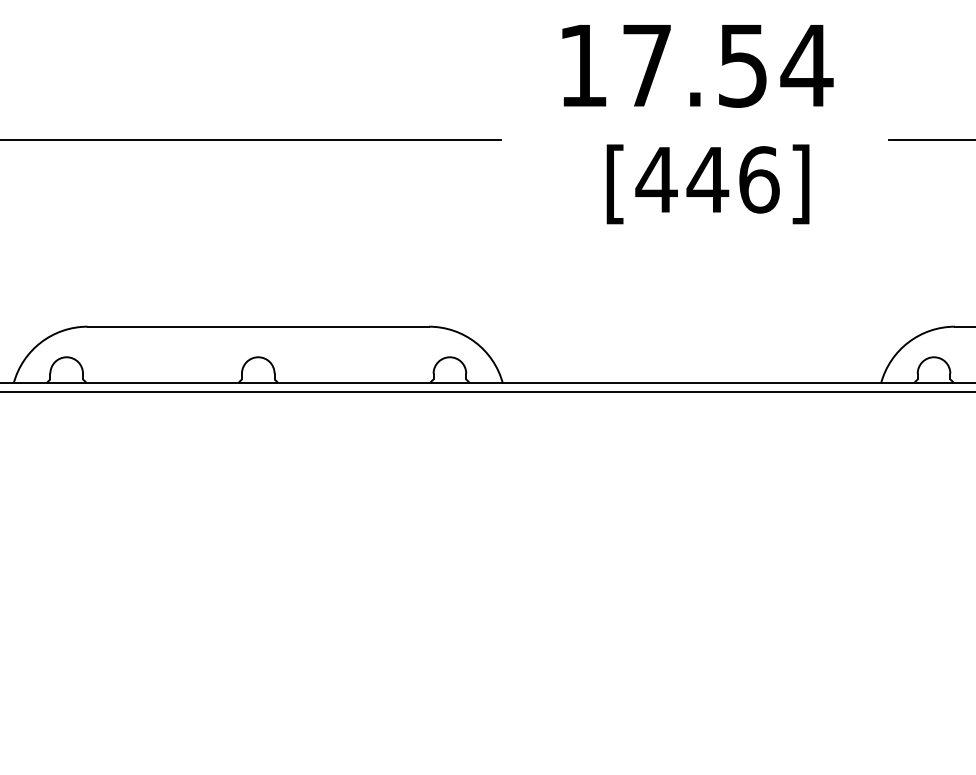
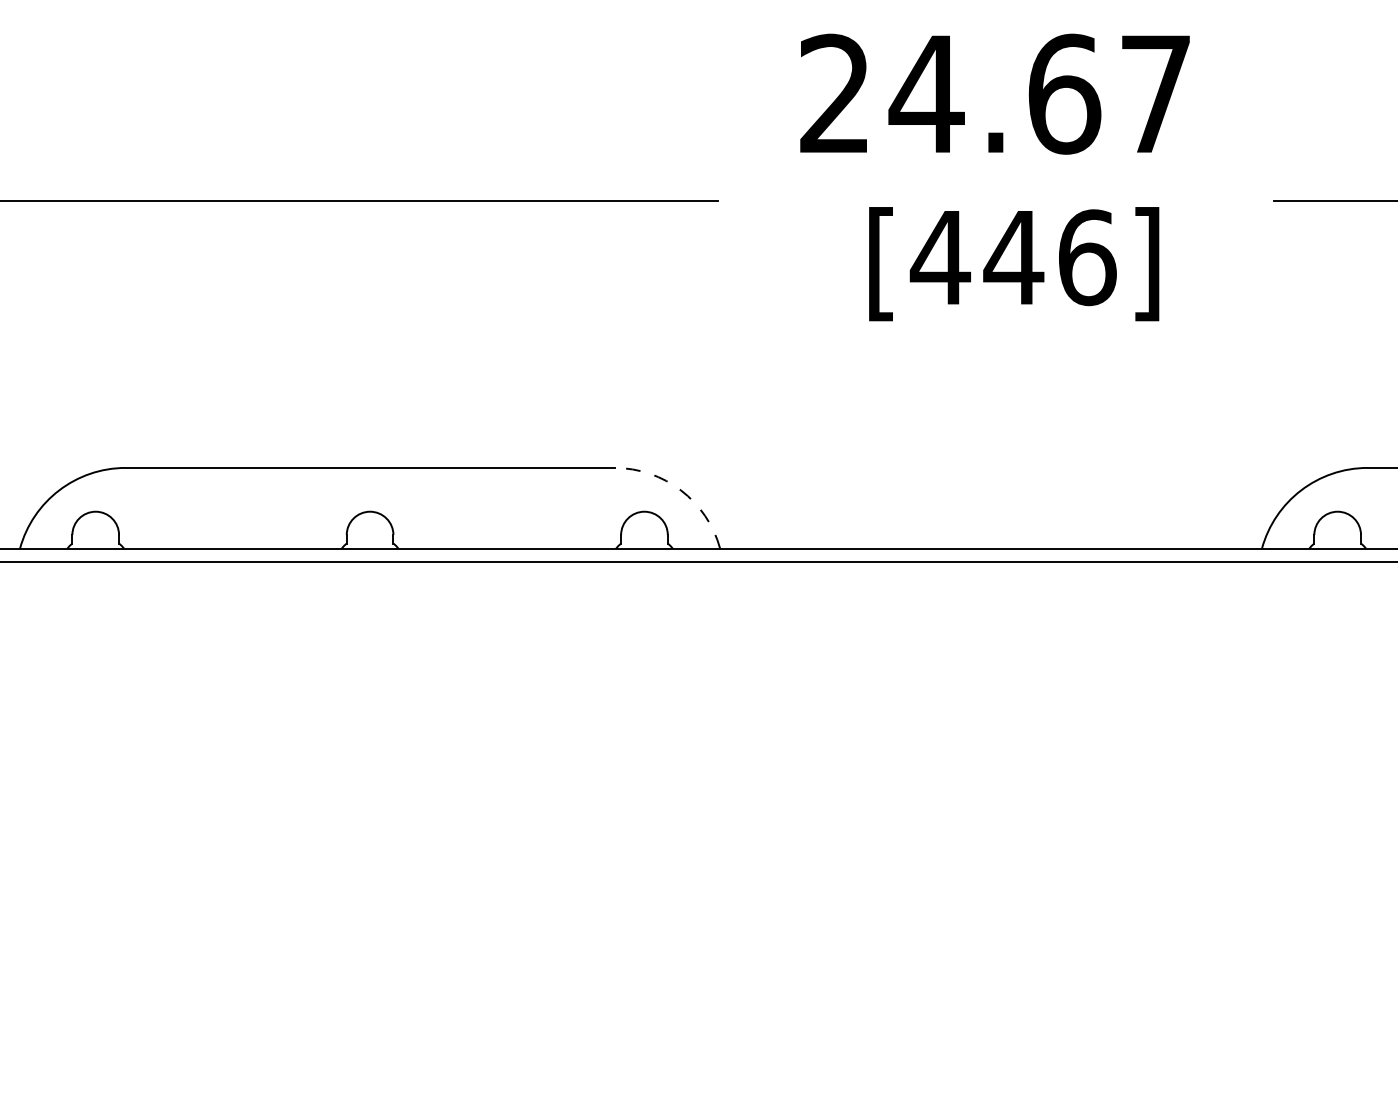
text: (695, 65) -> (996, 93), 17.54 -> 24.67
arc: (475, 342) -> (681, 490), solid -> dashed

